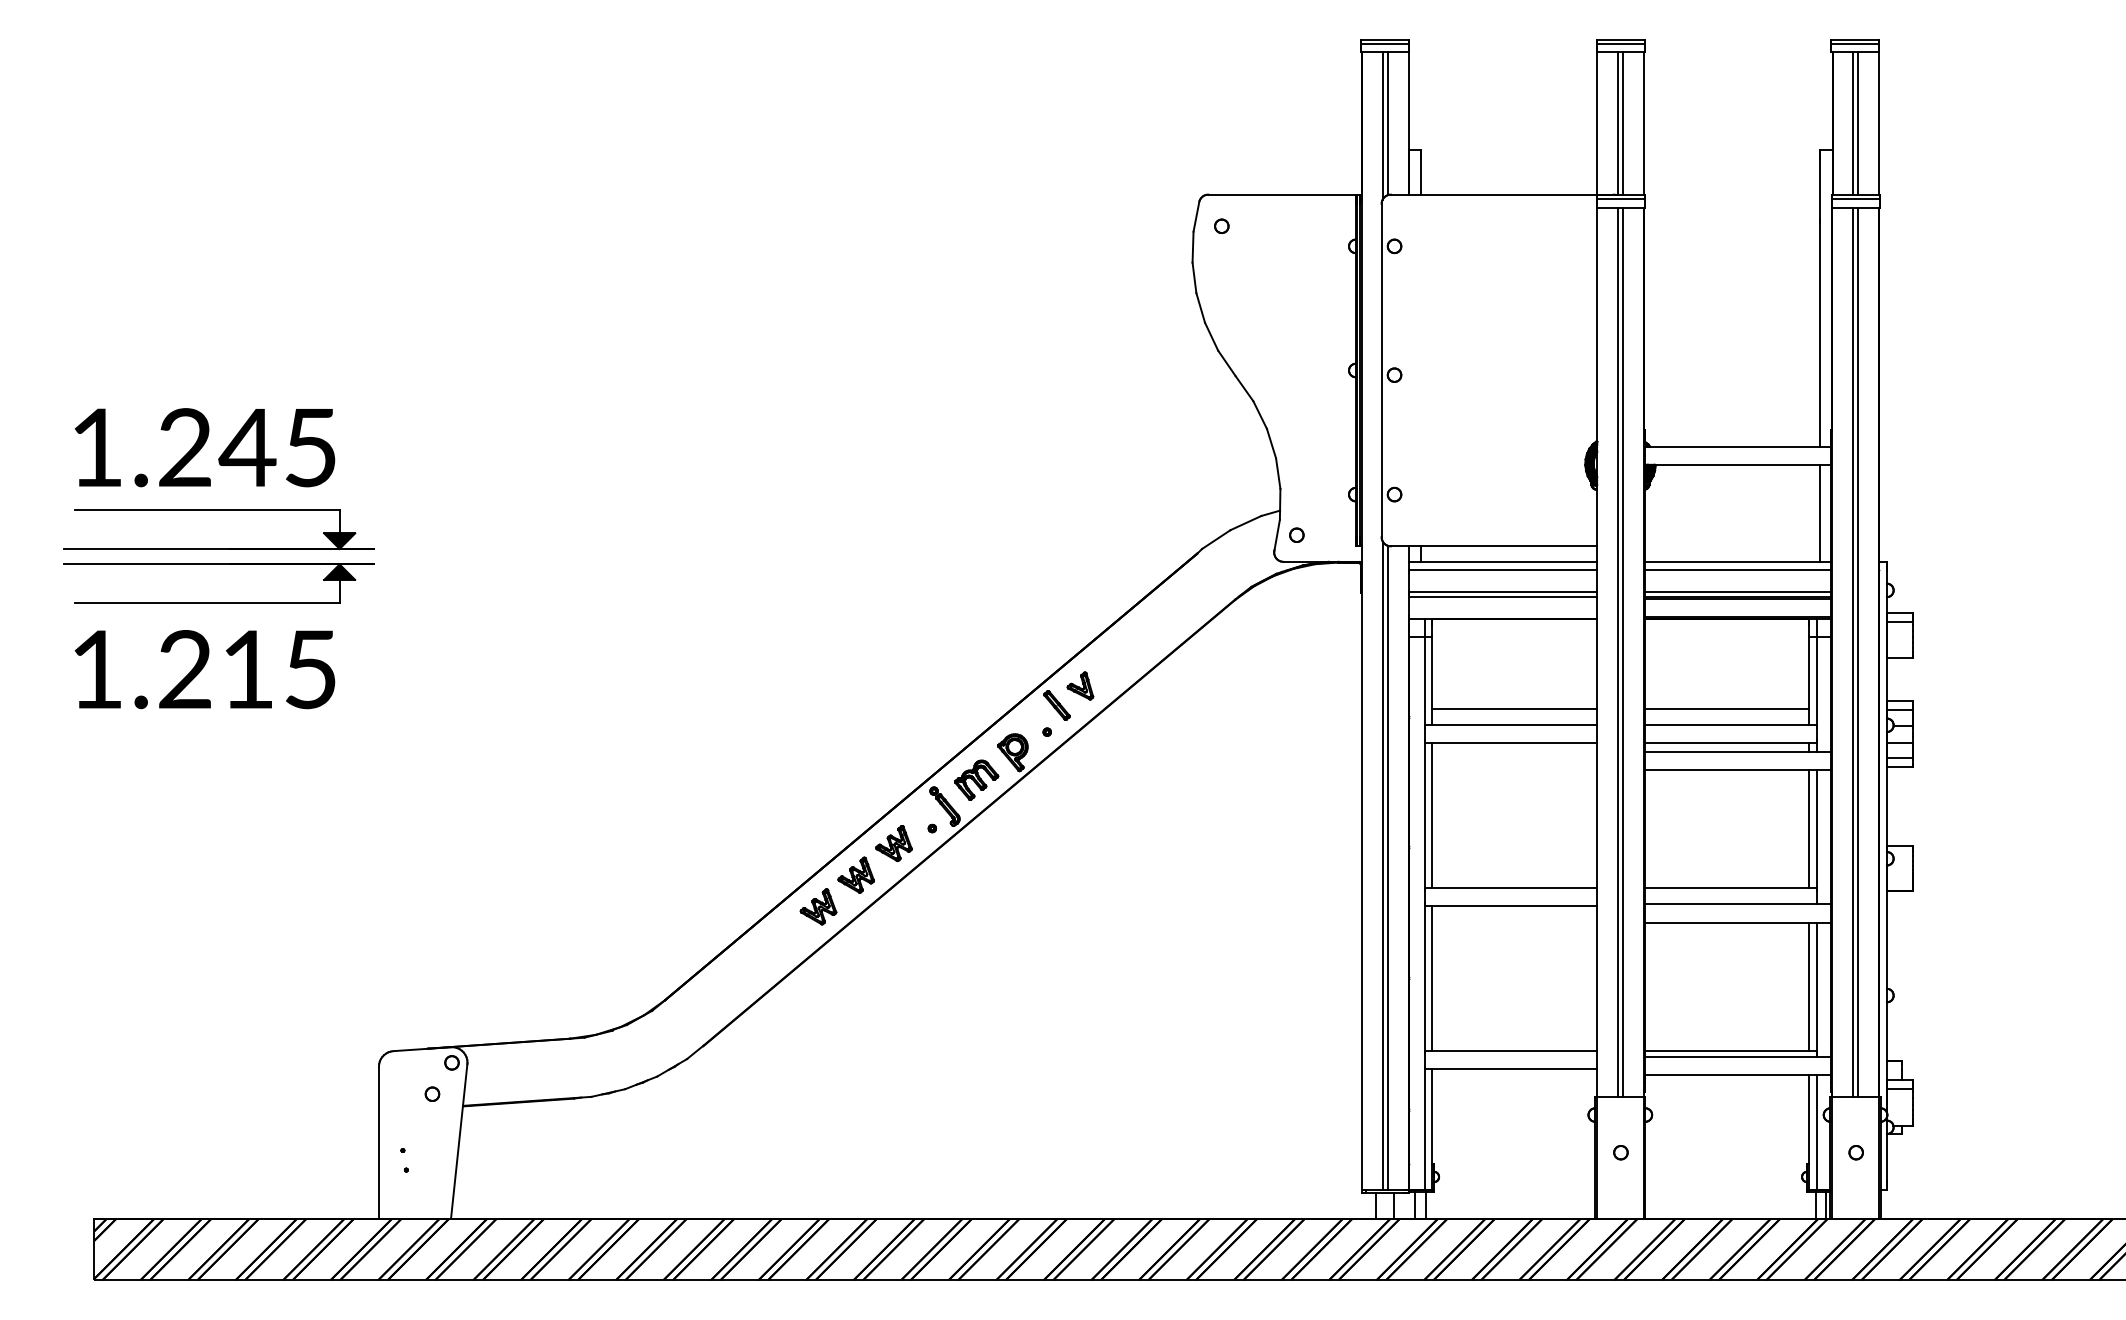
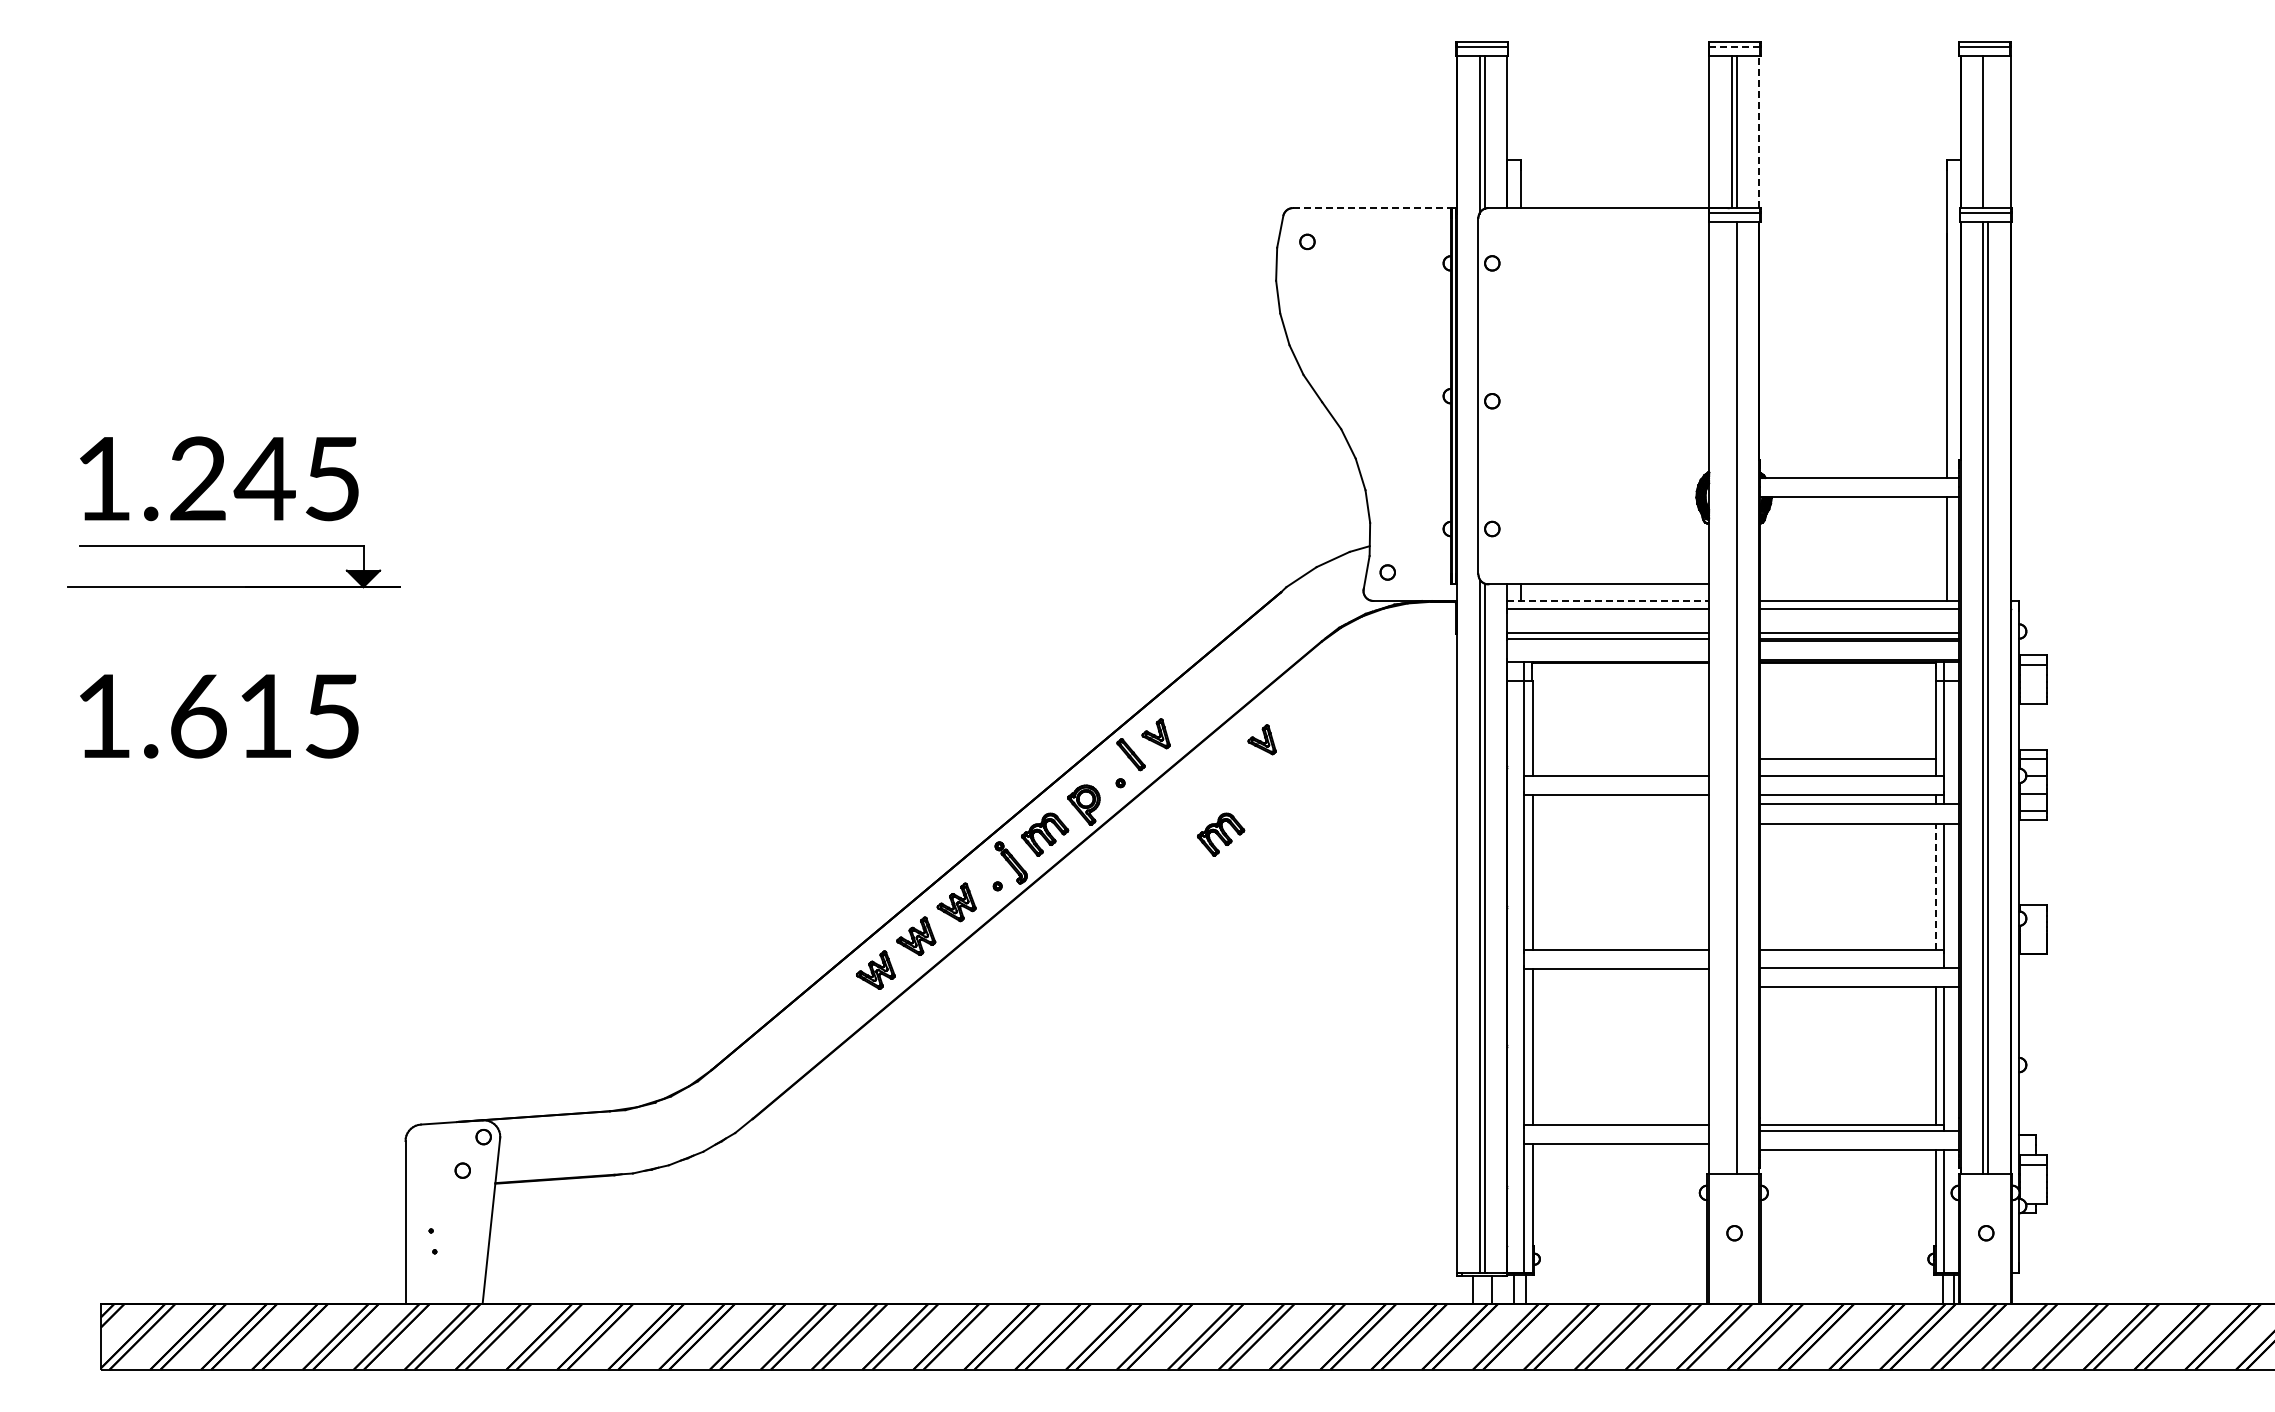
line: (1620, 43) -> (1734, 46), solid -> dashed
line: (1644, 123) -> (1759, 131), solid -> dashed
line: (1858, 123) -> (1988, 131), removed
line: (1281, 195) -> (1371, 208), solid -> dashed
line: (1503, 561) -> (1608, 600), solid -> dashed
part: (218, 565) -> (233, 604), removed
line: (1618, 652) -> (1731, 697), removed
text: (185, 668) -> (198, 715), 1.215 -> 1.615
part: (1178, 691) -> (1261, 739), added
line: (1514, 709) -> (1620, 758), removed
part: (1141, 780) -> (1221, 834), added
line: (1808, 828) -> (1935, 886), solid -> dashed

